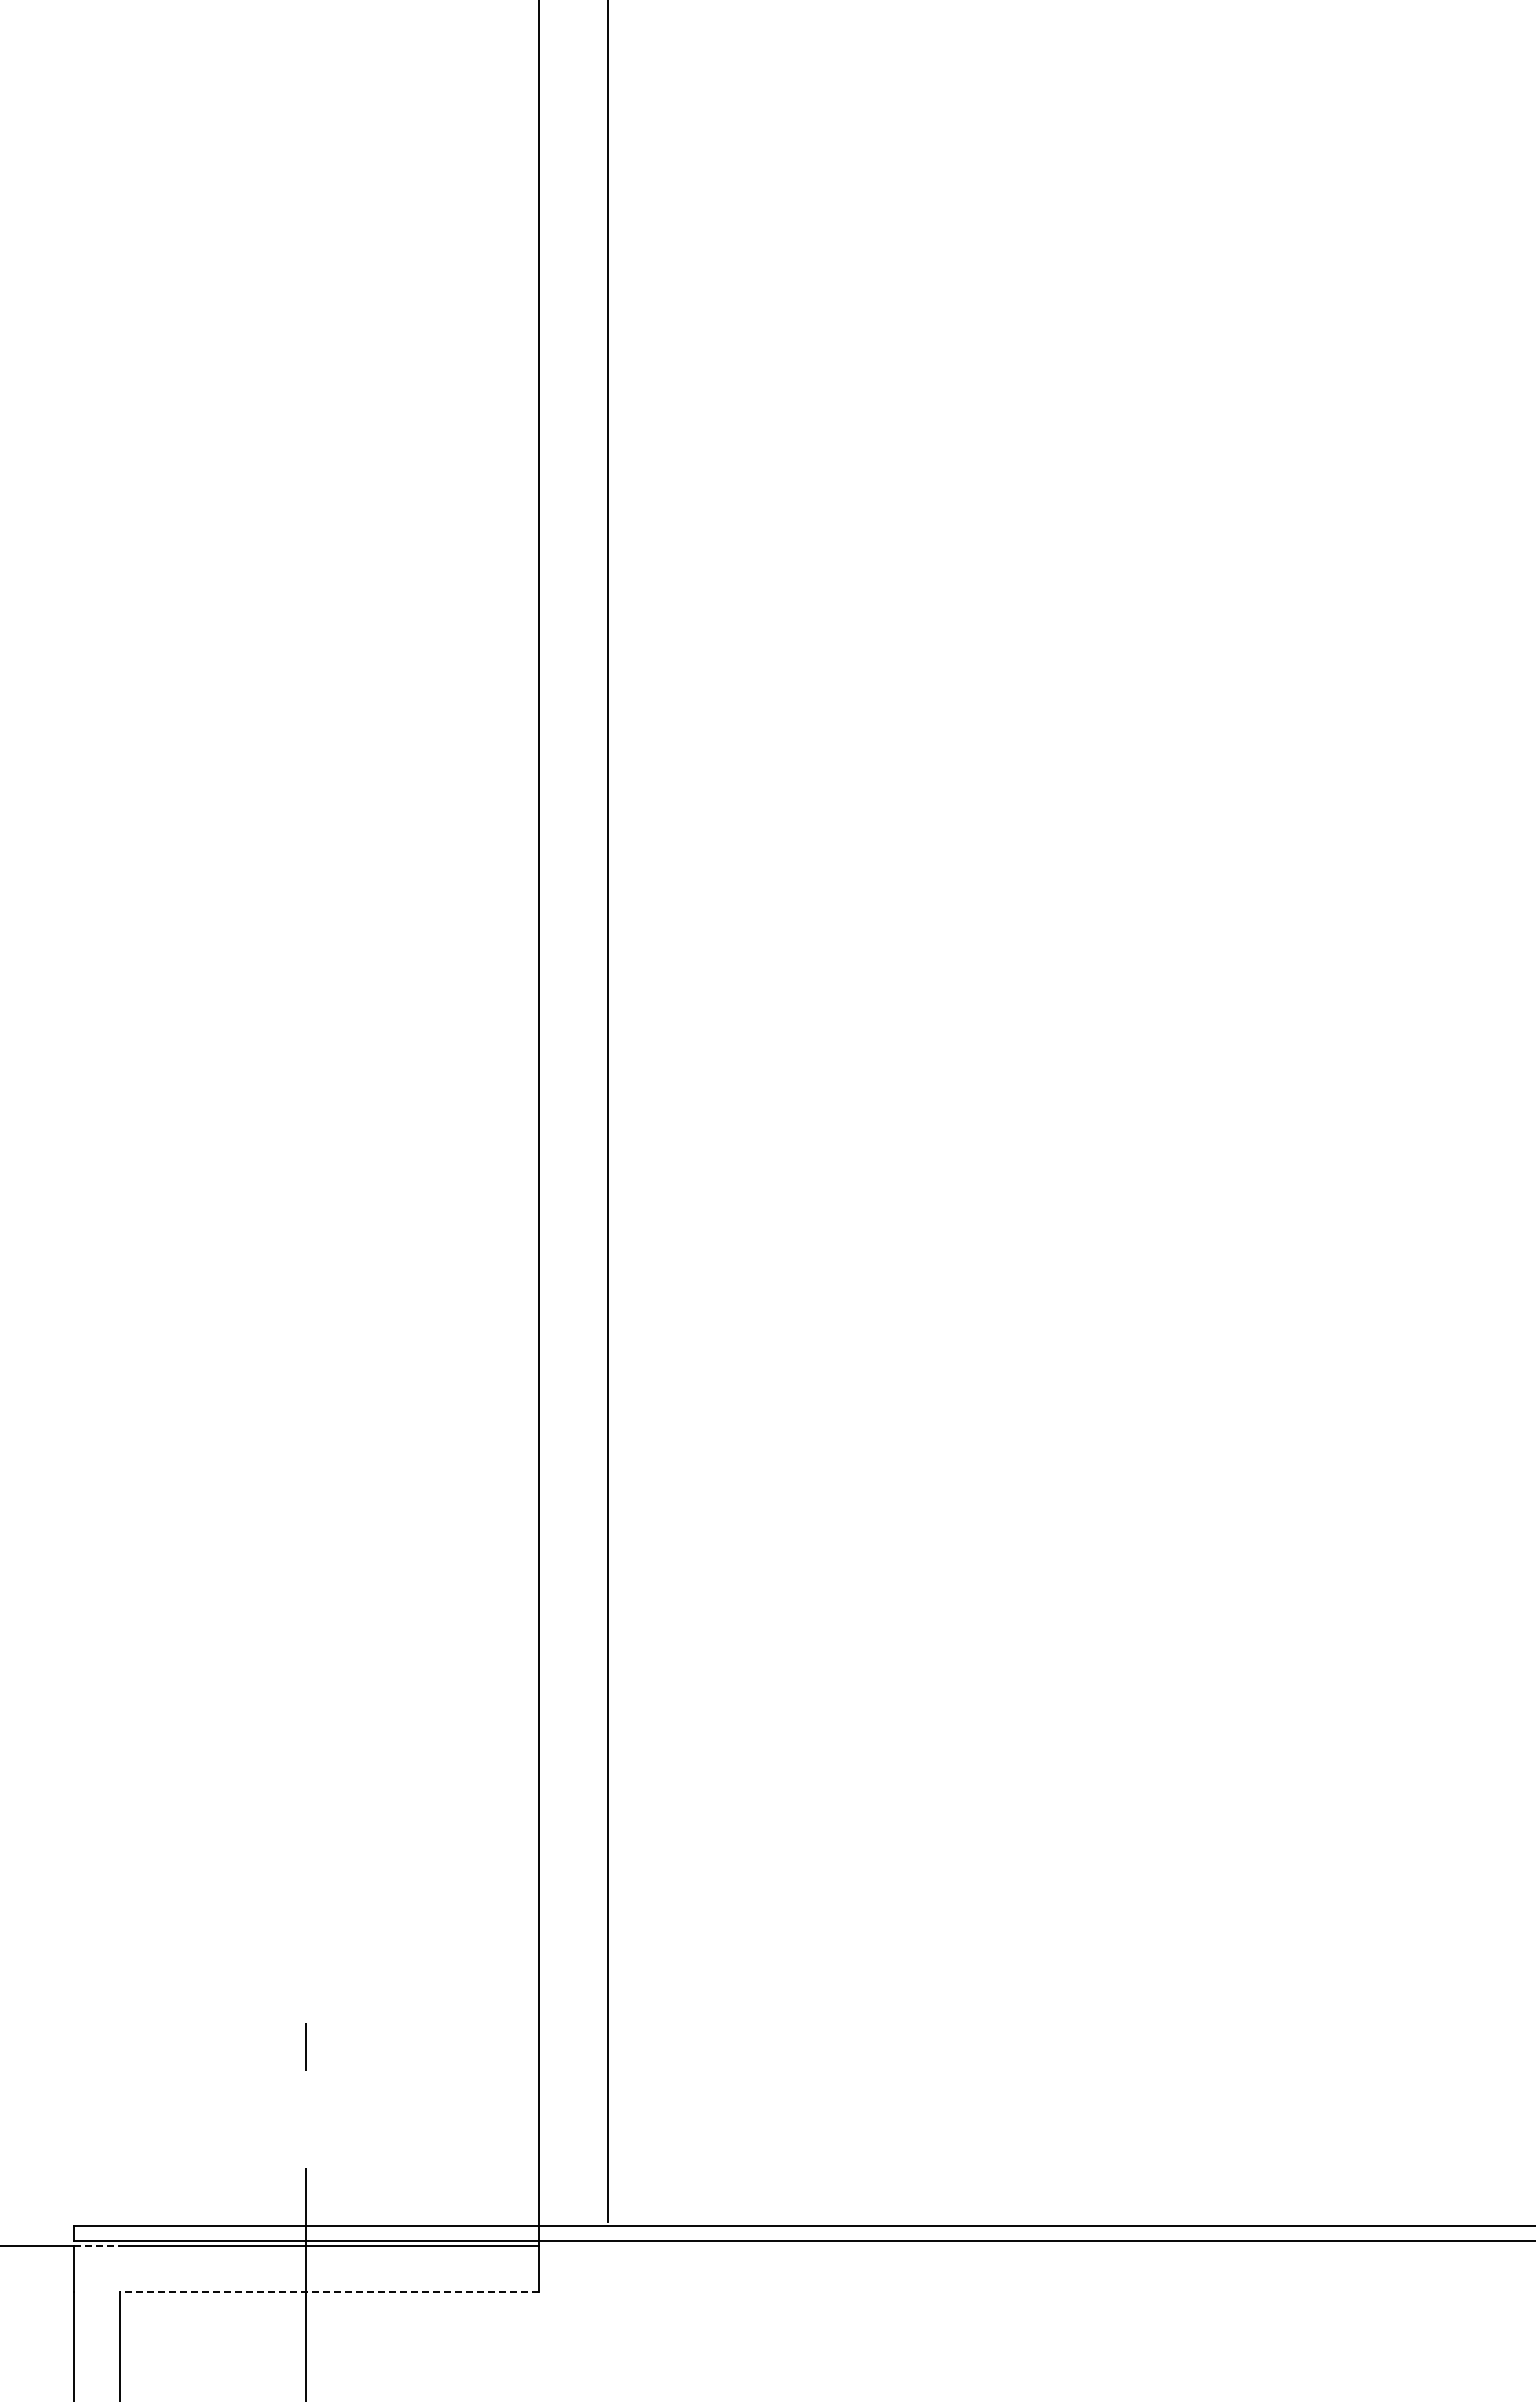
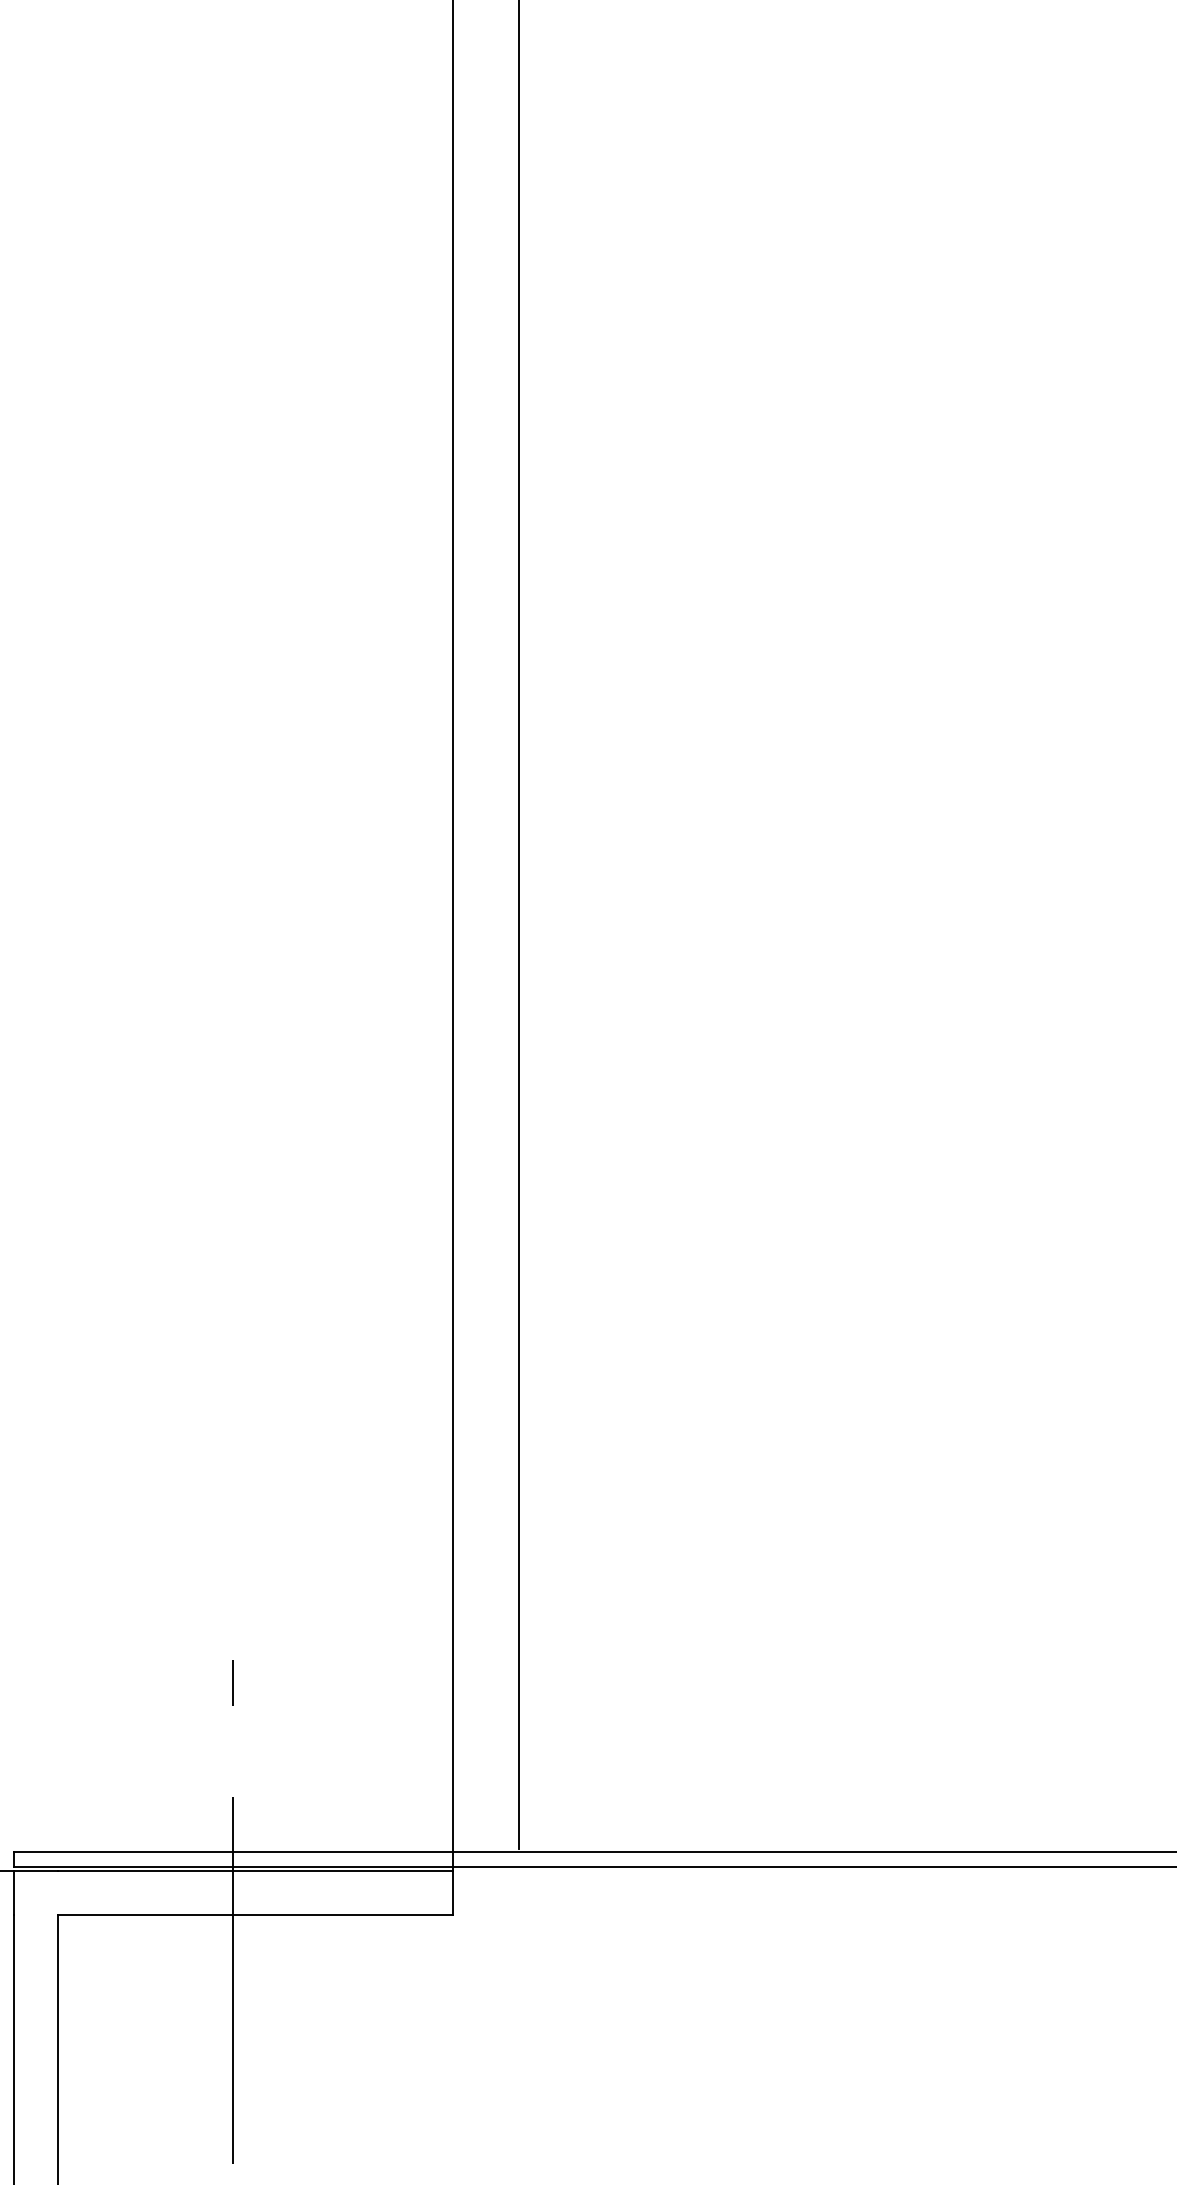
line: (97, 2245) -> (36, 1870), dashed -> solid
line: (328, 2292) -> (254, 1914), dashed -> solid

